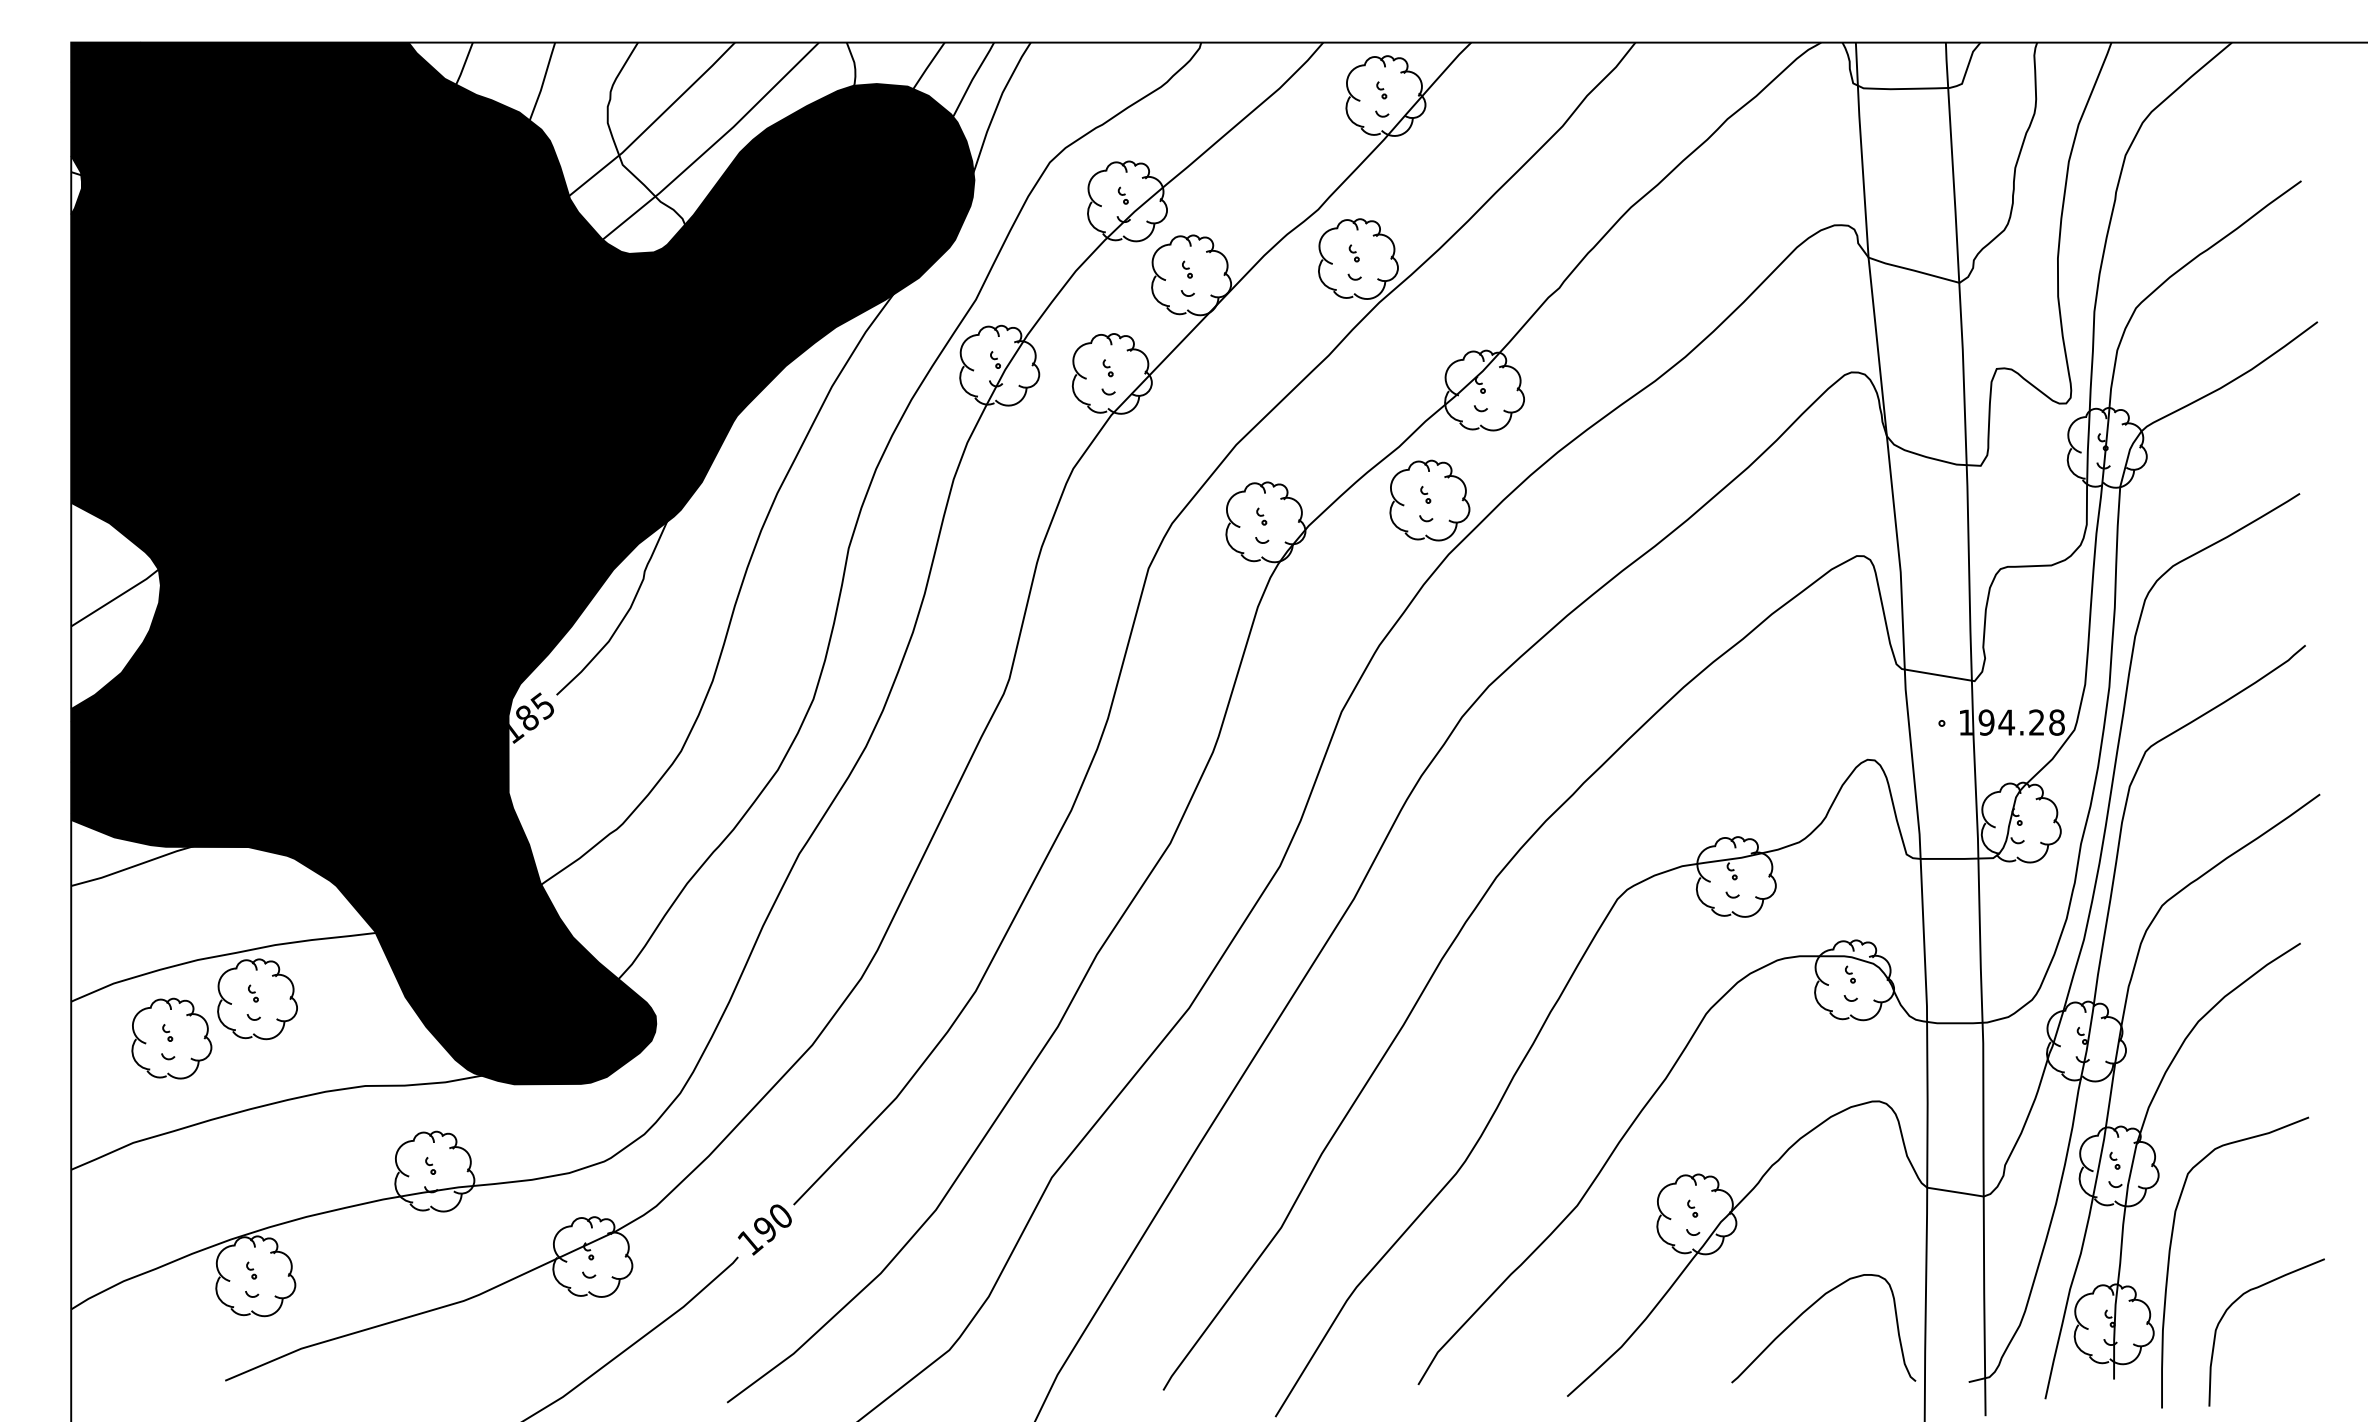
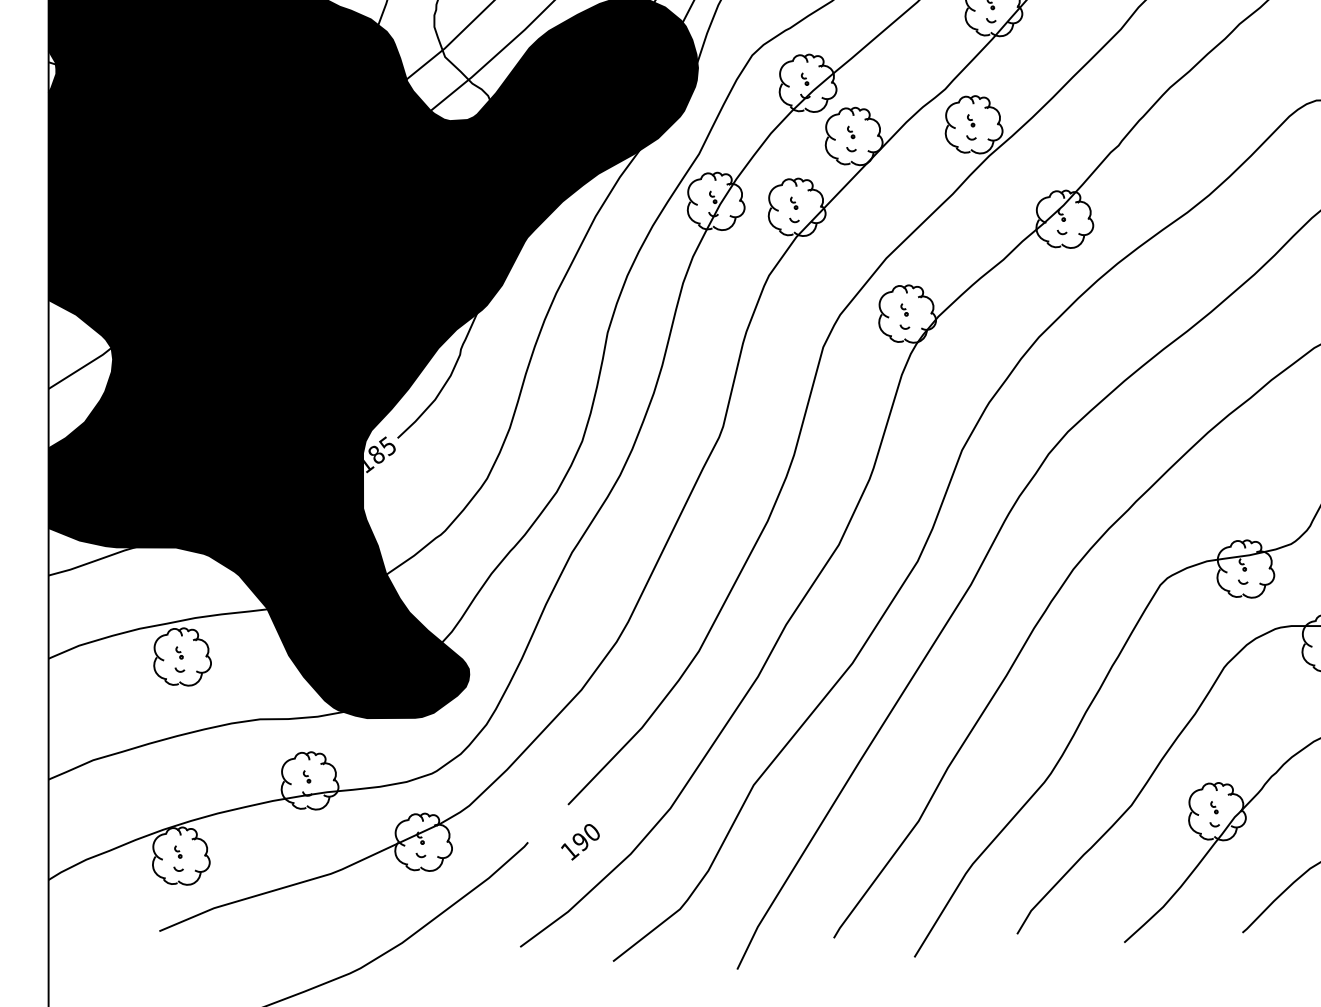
part: (1429, 500) -> (1025, 298), removed
part: (171, 1038) -> (120, 685), removed
text: (764, 1229) -> (580, 841), moved

